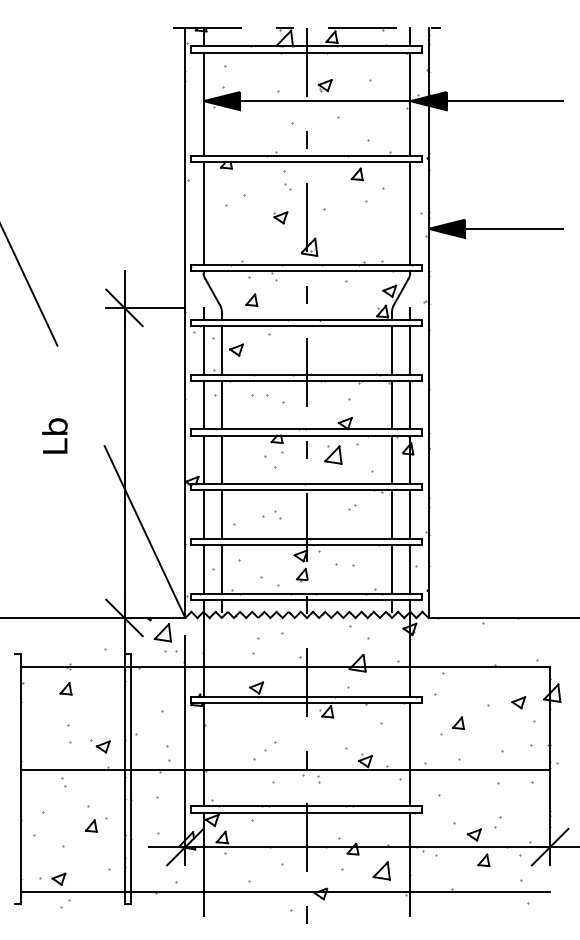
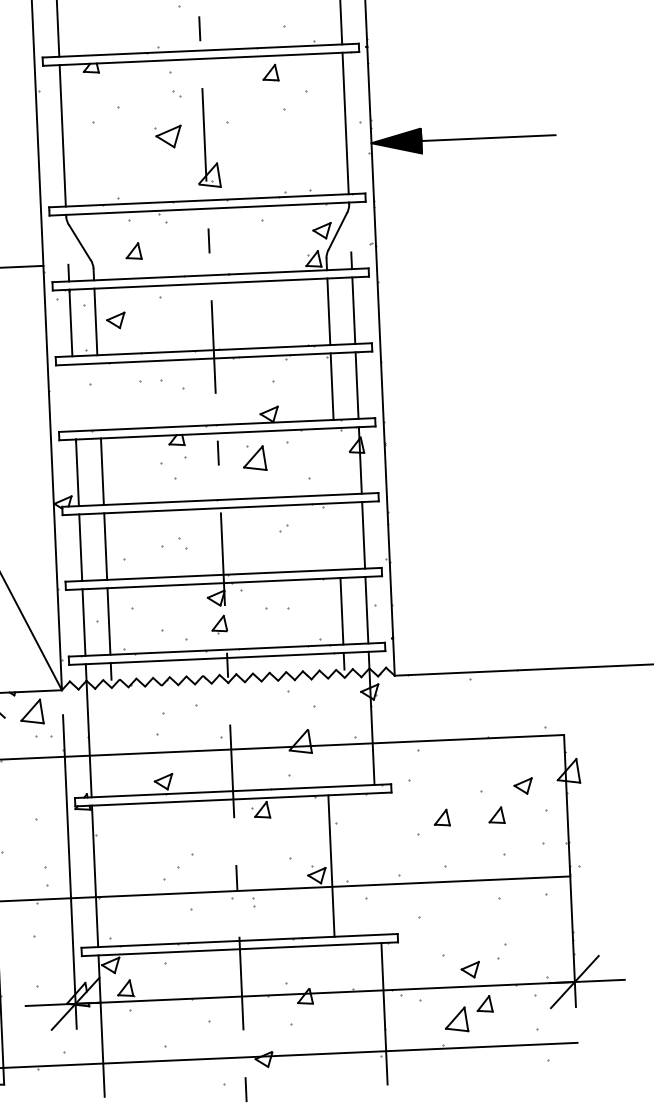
part: (280, 217) -> (168, 136), size x1.4
line: (203, 404) -> (74, 397), removed
line: (221, 404) -> (98, 395), removed
line: (392, 459) -> (335, 460), removed
line: (392, 514) -> (339, 536), removed
part: (498, 722) -> (496, 814), added
line: (410, 754) -> (331, 865), moved
part: (381, 870) -> (456, 1019), moved

